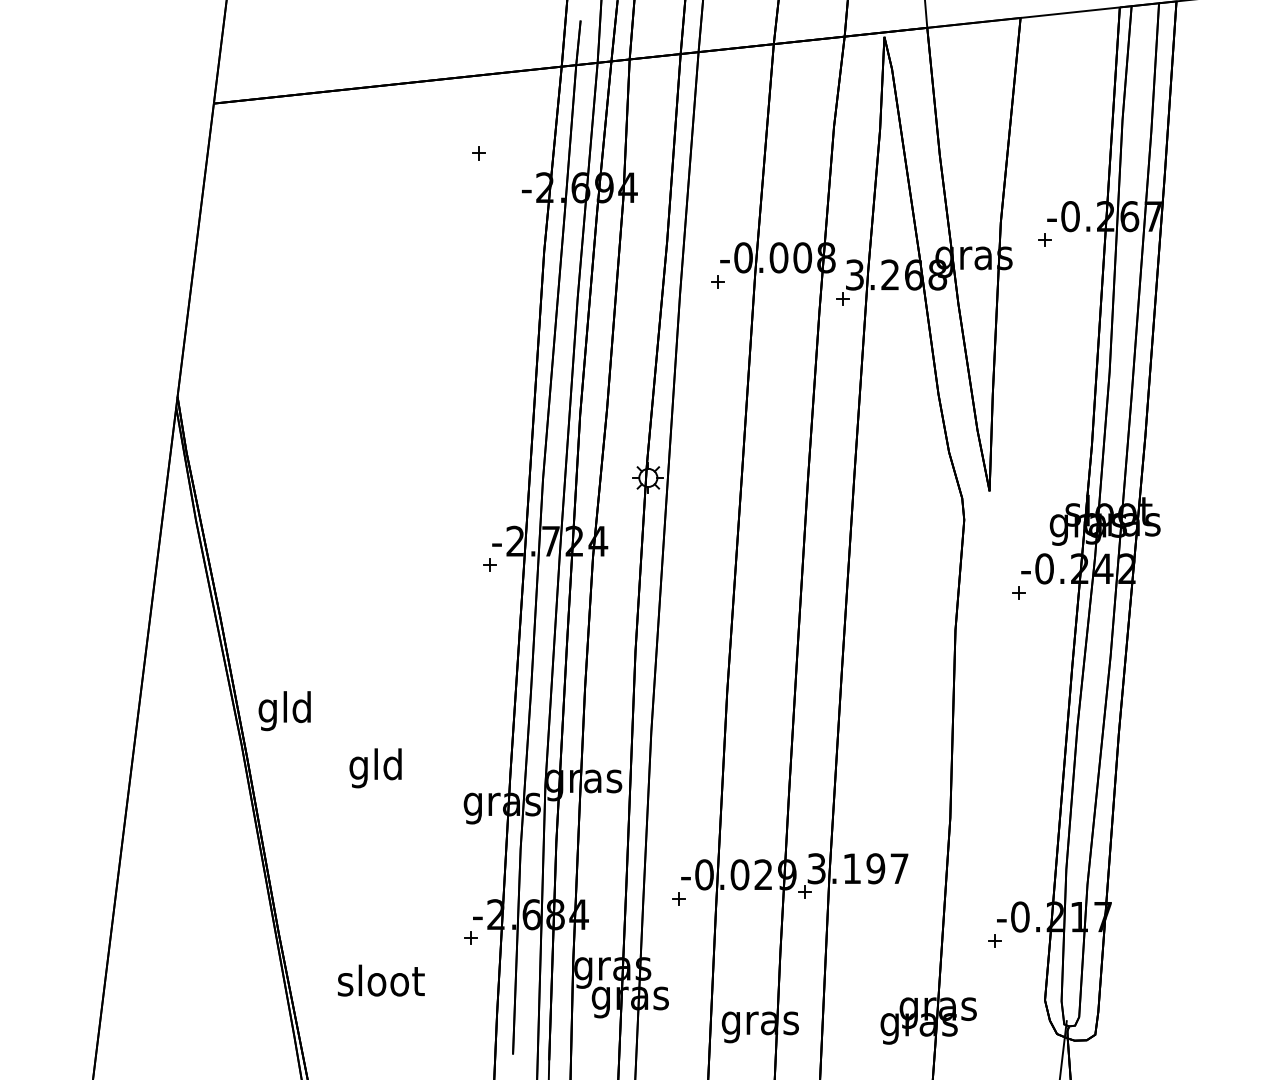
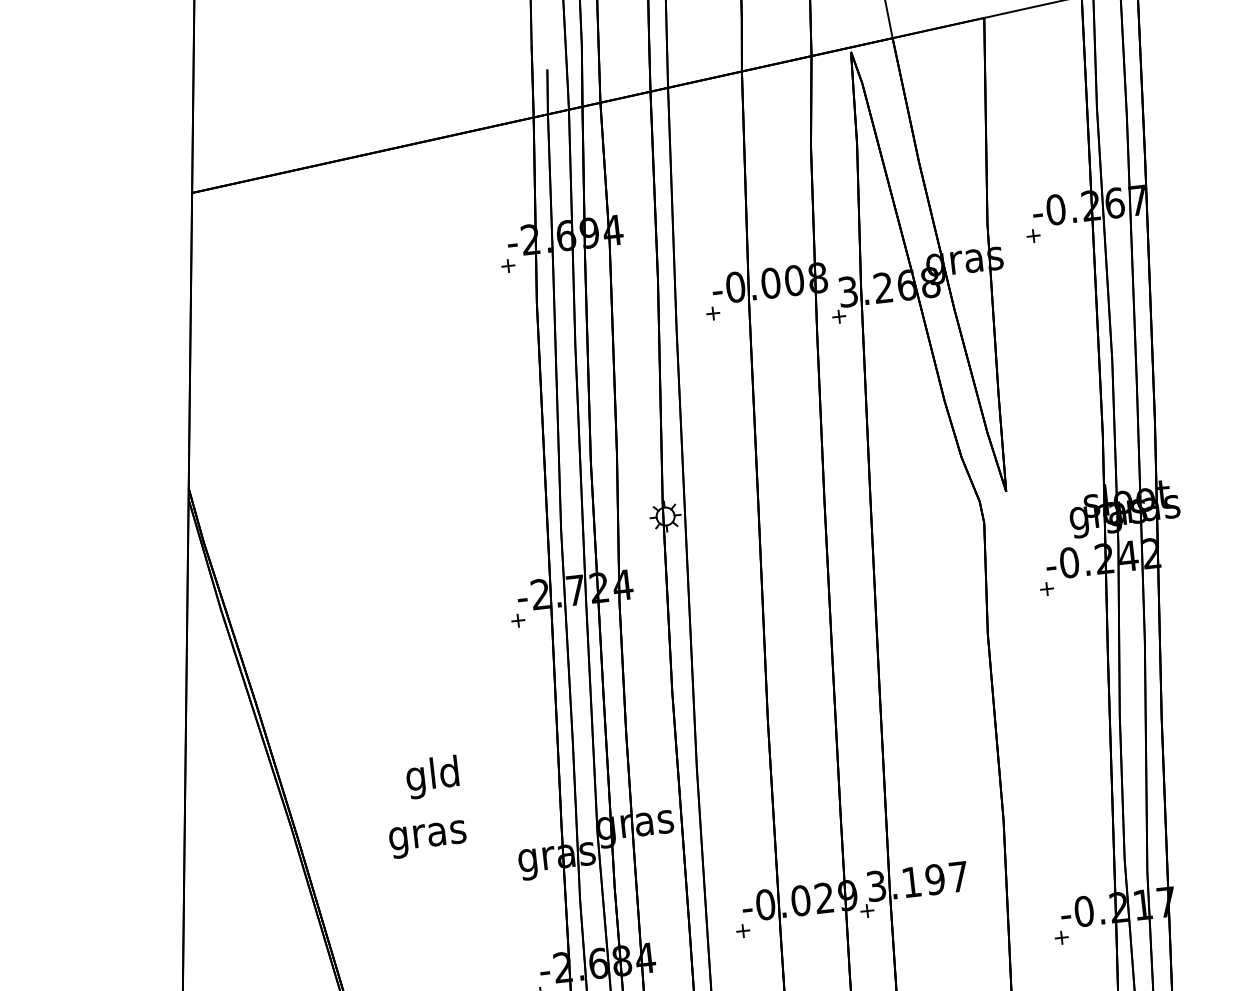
part: (478, 153) -> (507, 266), moved
text: (284, 711) -> (432, 777), moved
text: (375, 768) -> (426, 835), gld -> gras

